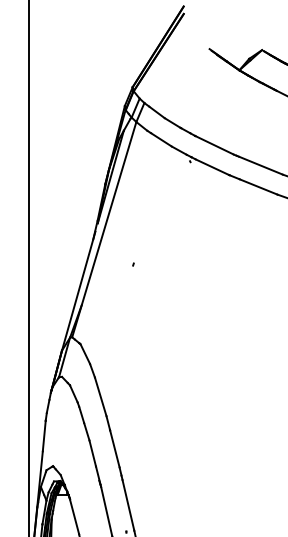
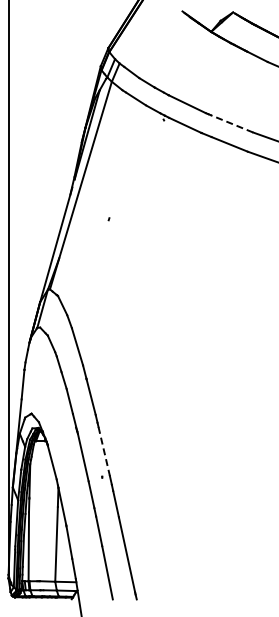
line: (261, 165) -> (232, 123), solid -> dashed
line: (128, 505) -> (104, 451), solid -> dashed

